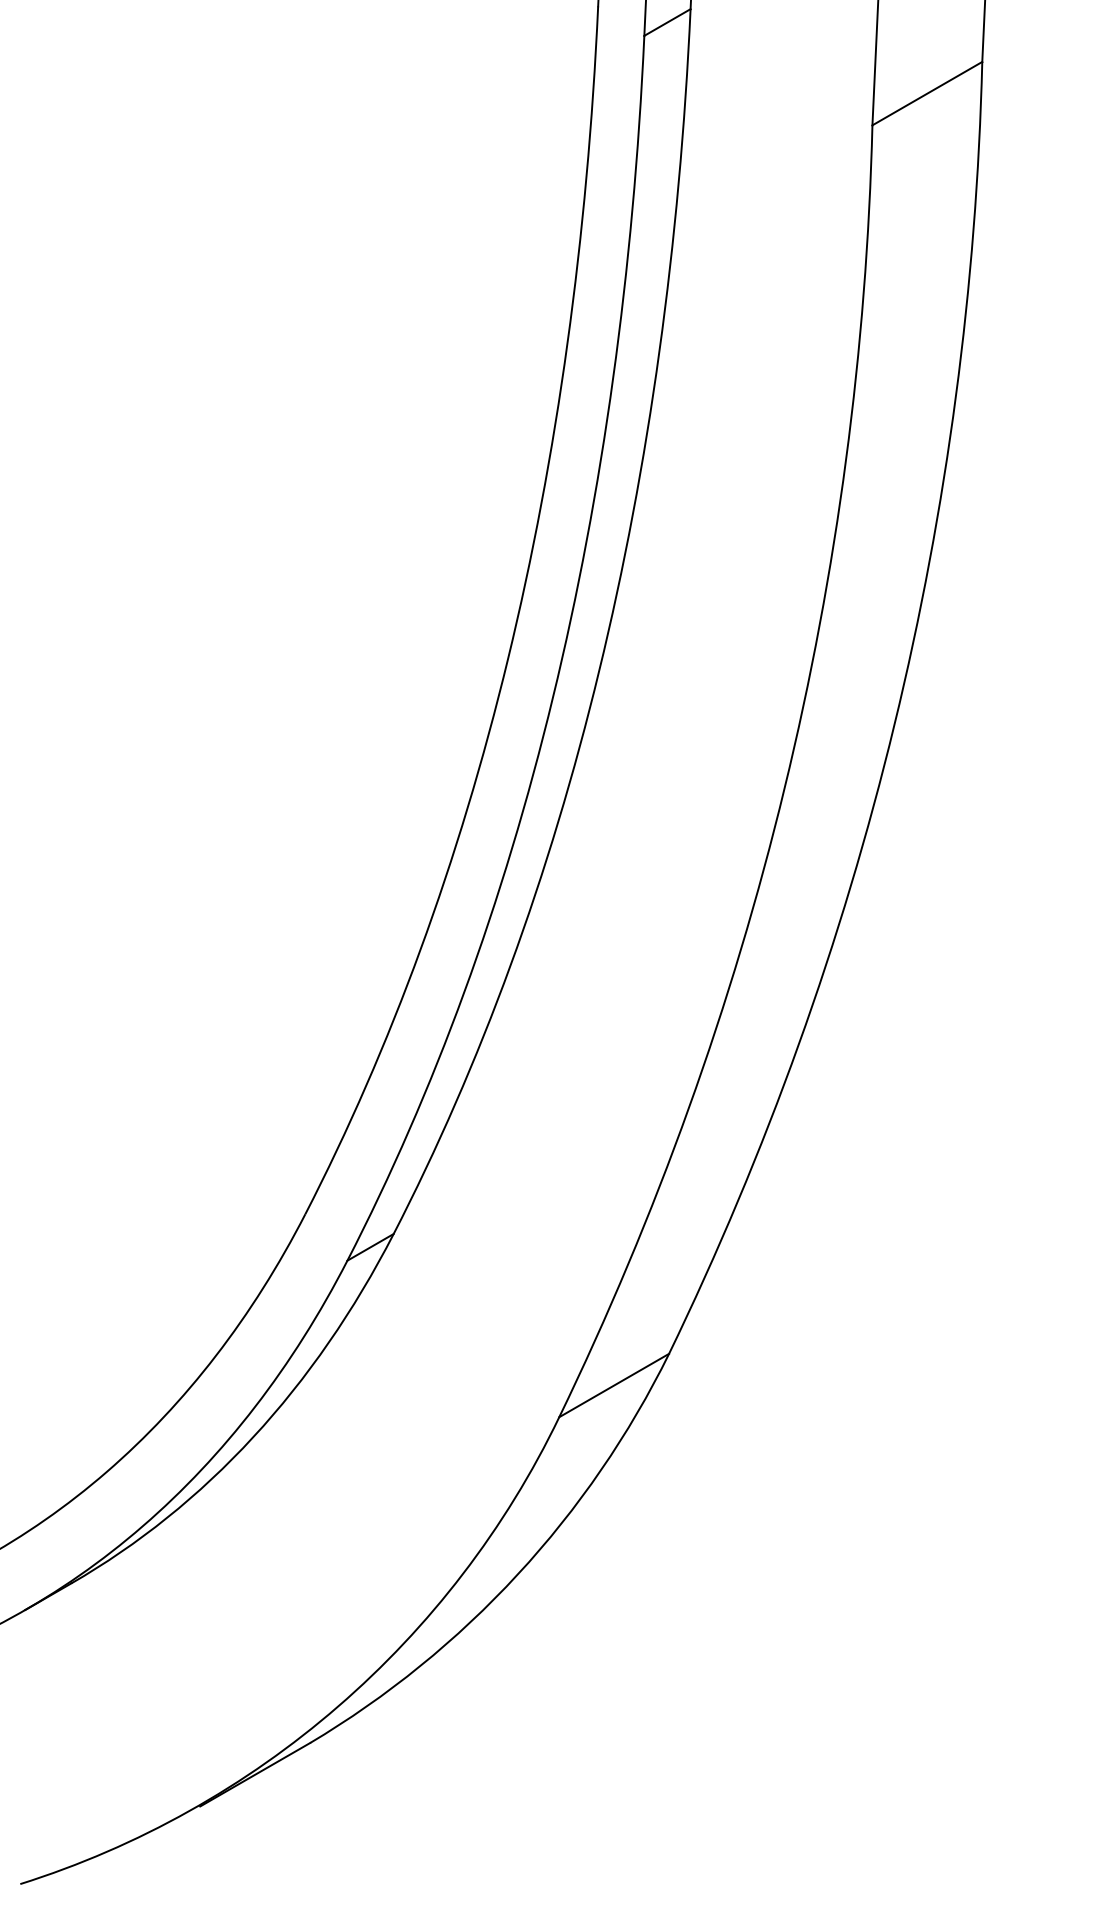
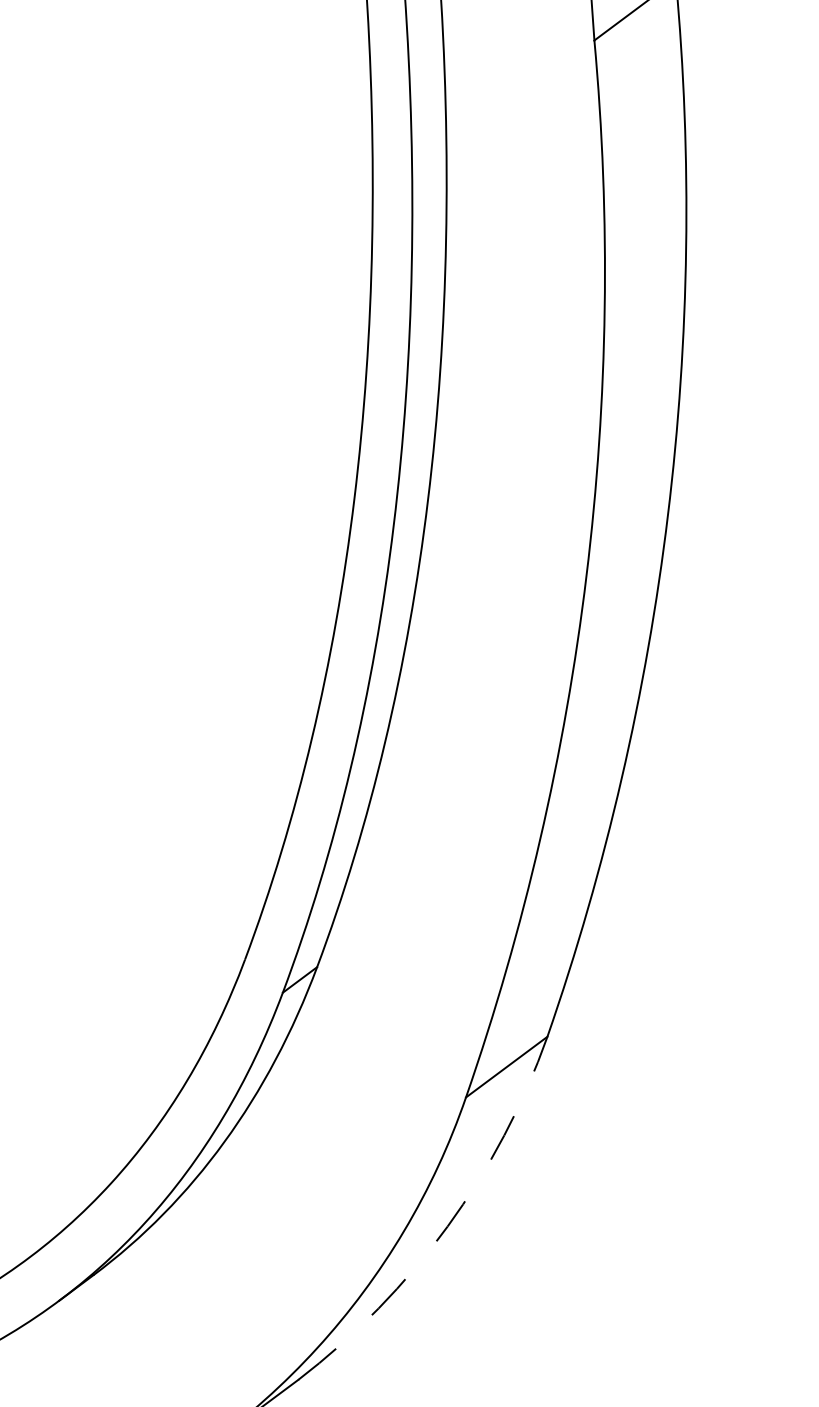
arc: (517, 1574) -> (447, 1226), solid -> dashed

